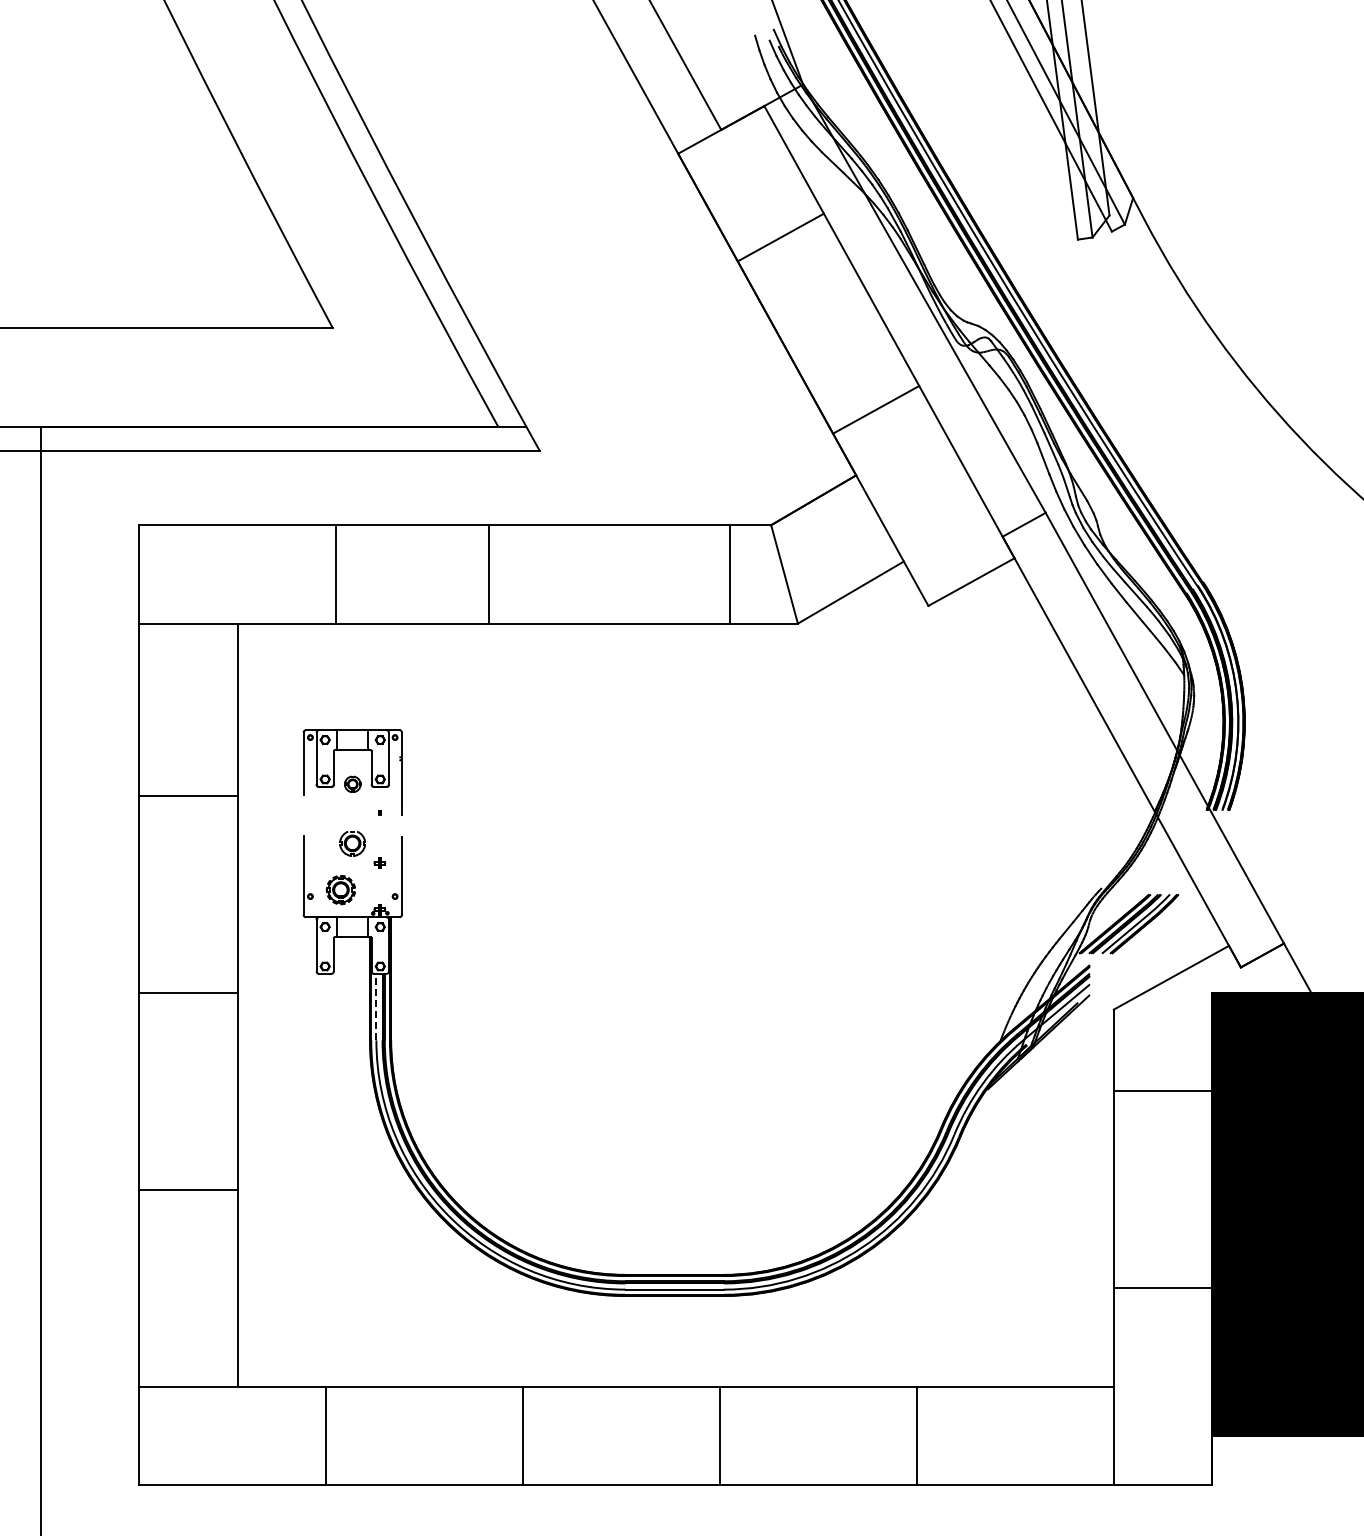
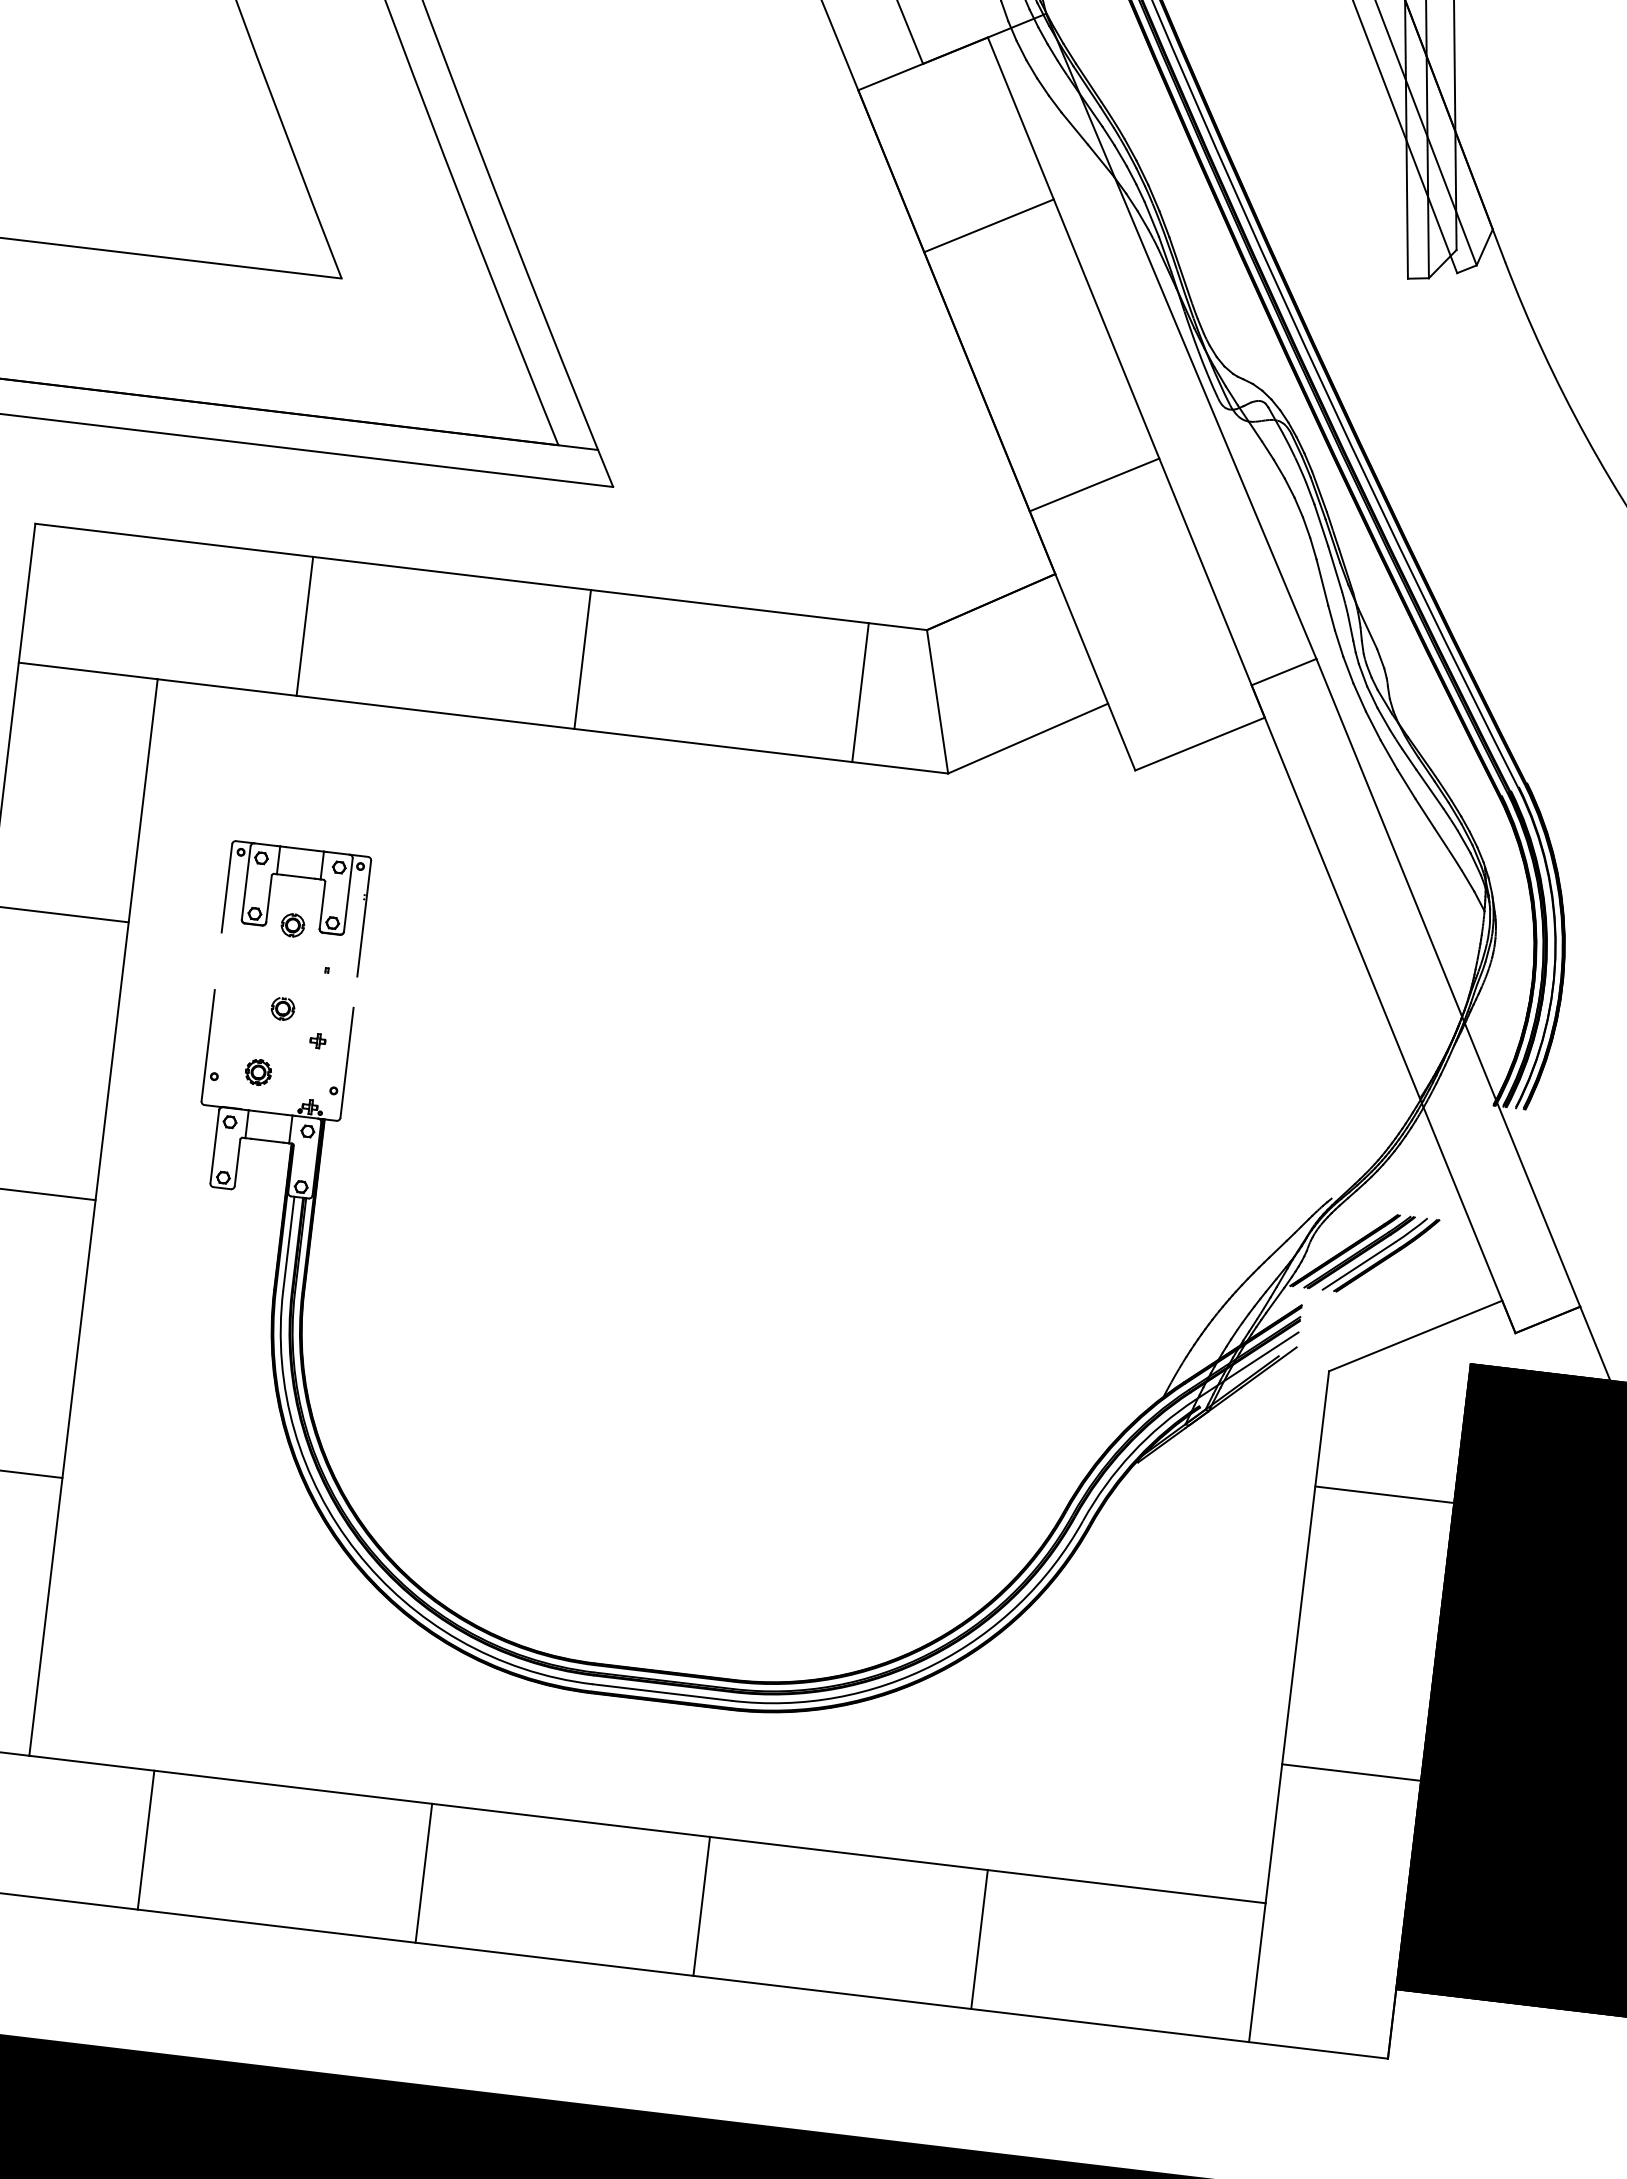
line: (489, 574) -> (583, 659), moved
part: (352, 843) -> (282, 1008), size x0.62
part: (340, 889) -> (257, 1071), size x0.62
line: (376, 1006) -> (289, 1242), dashed -> solid

